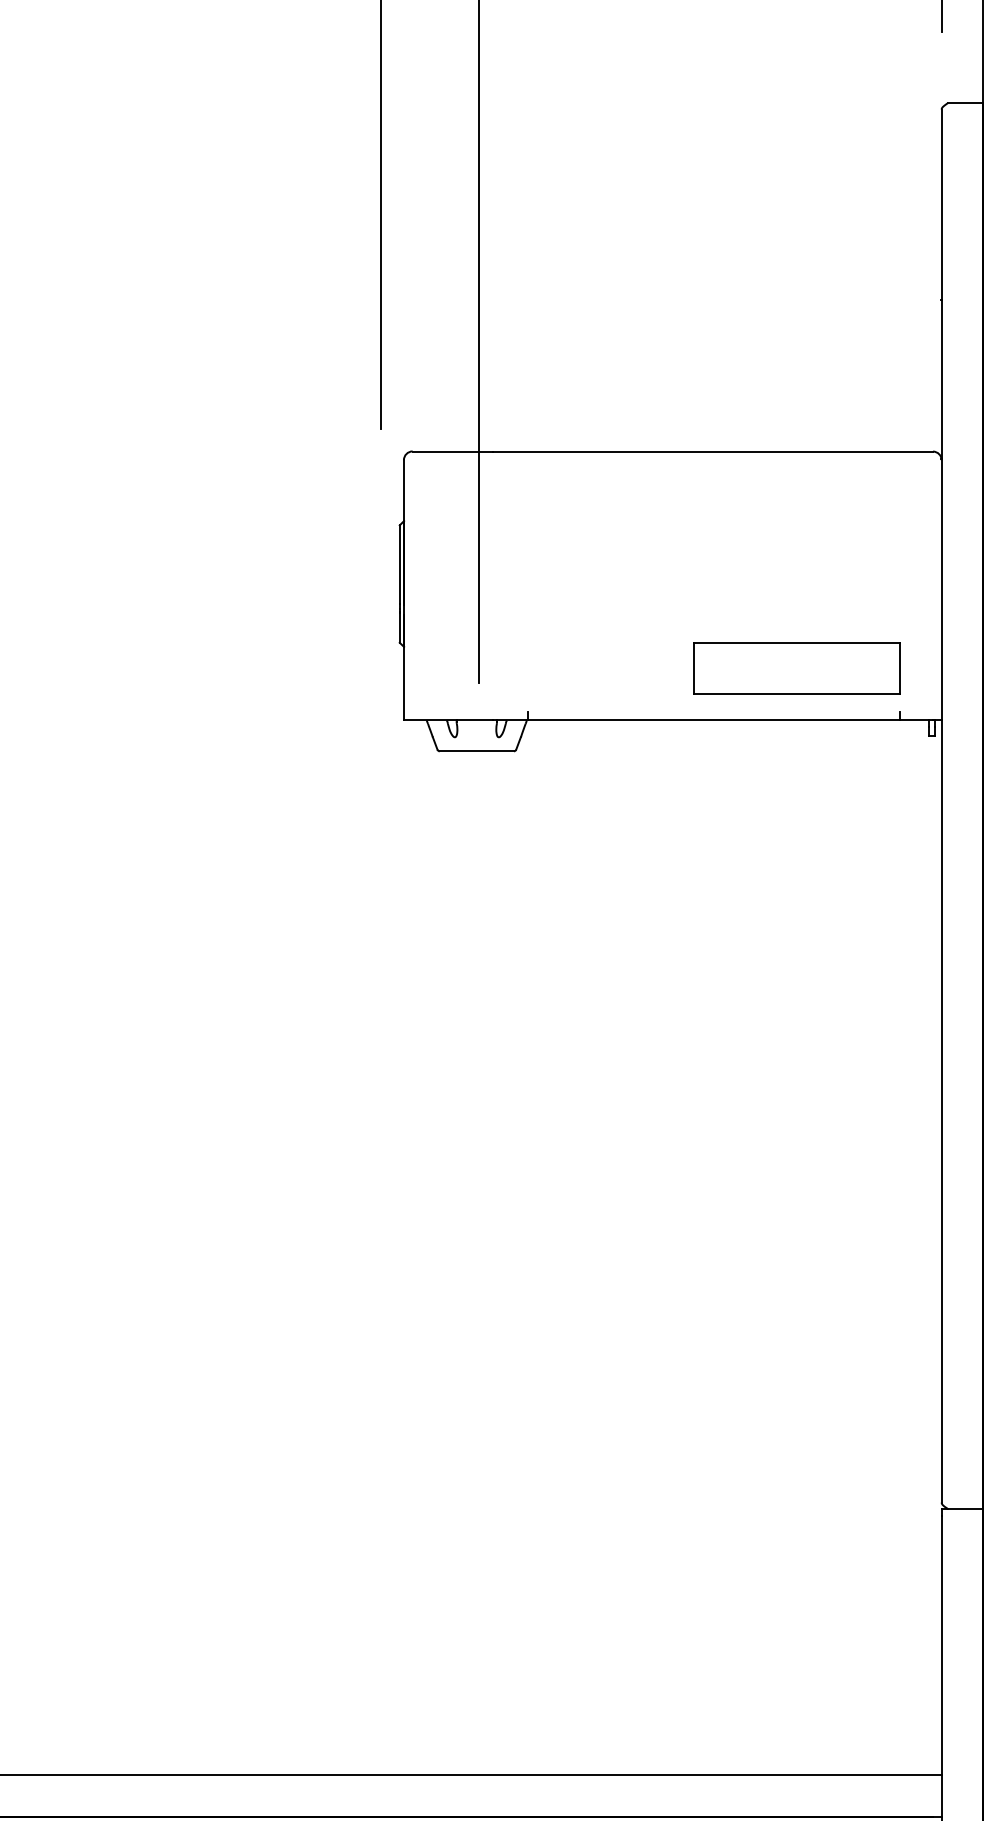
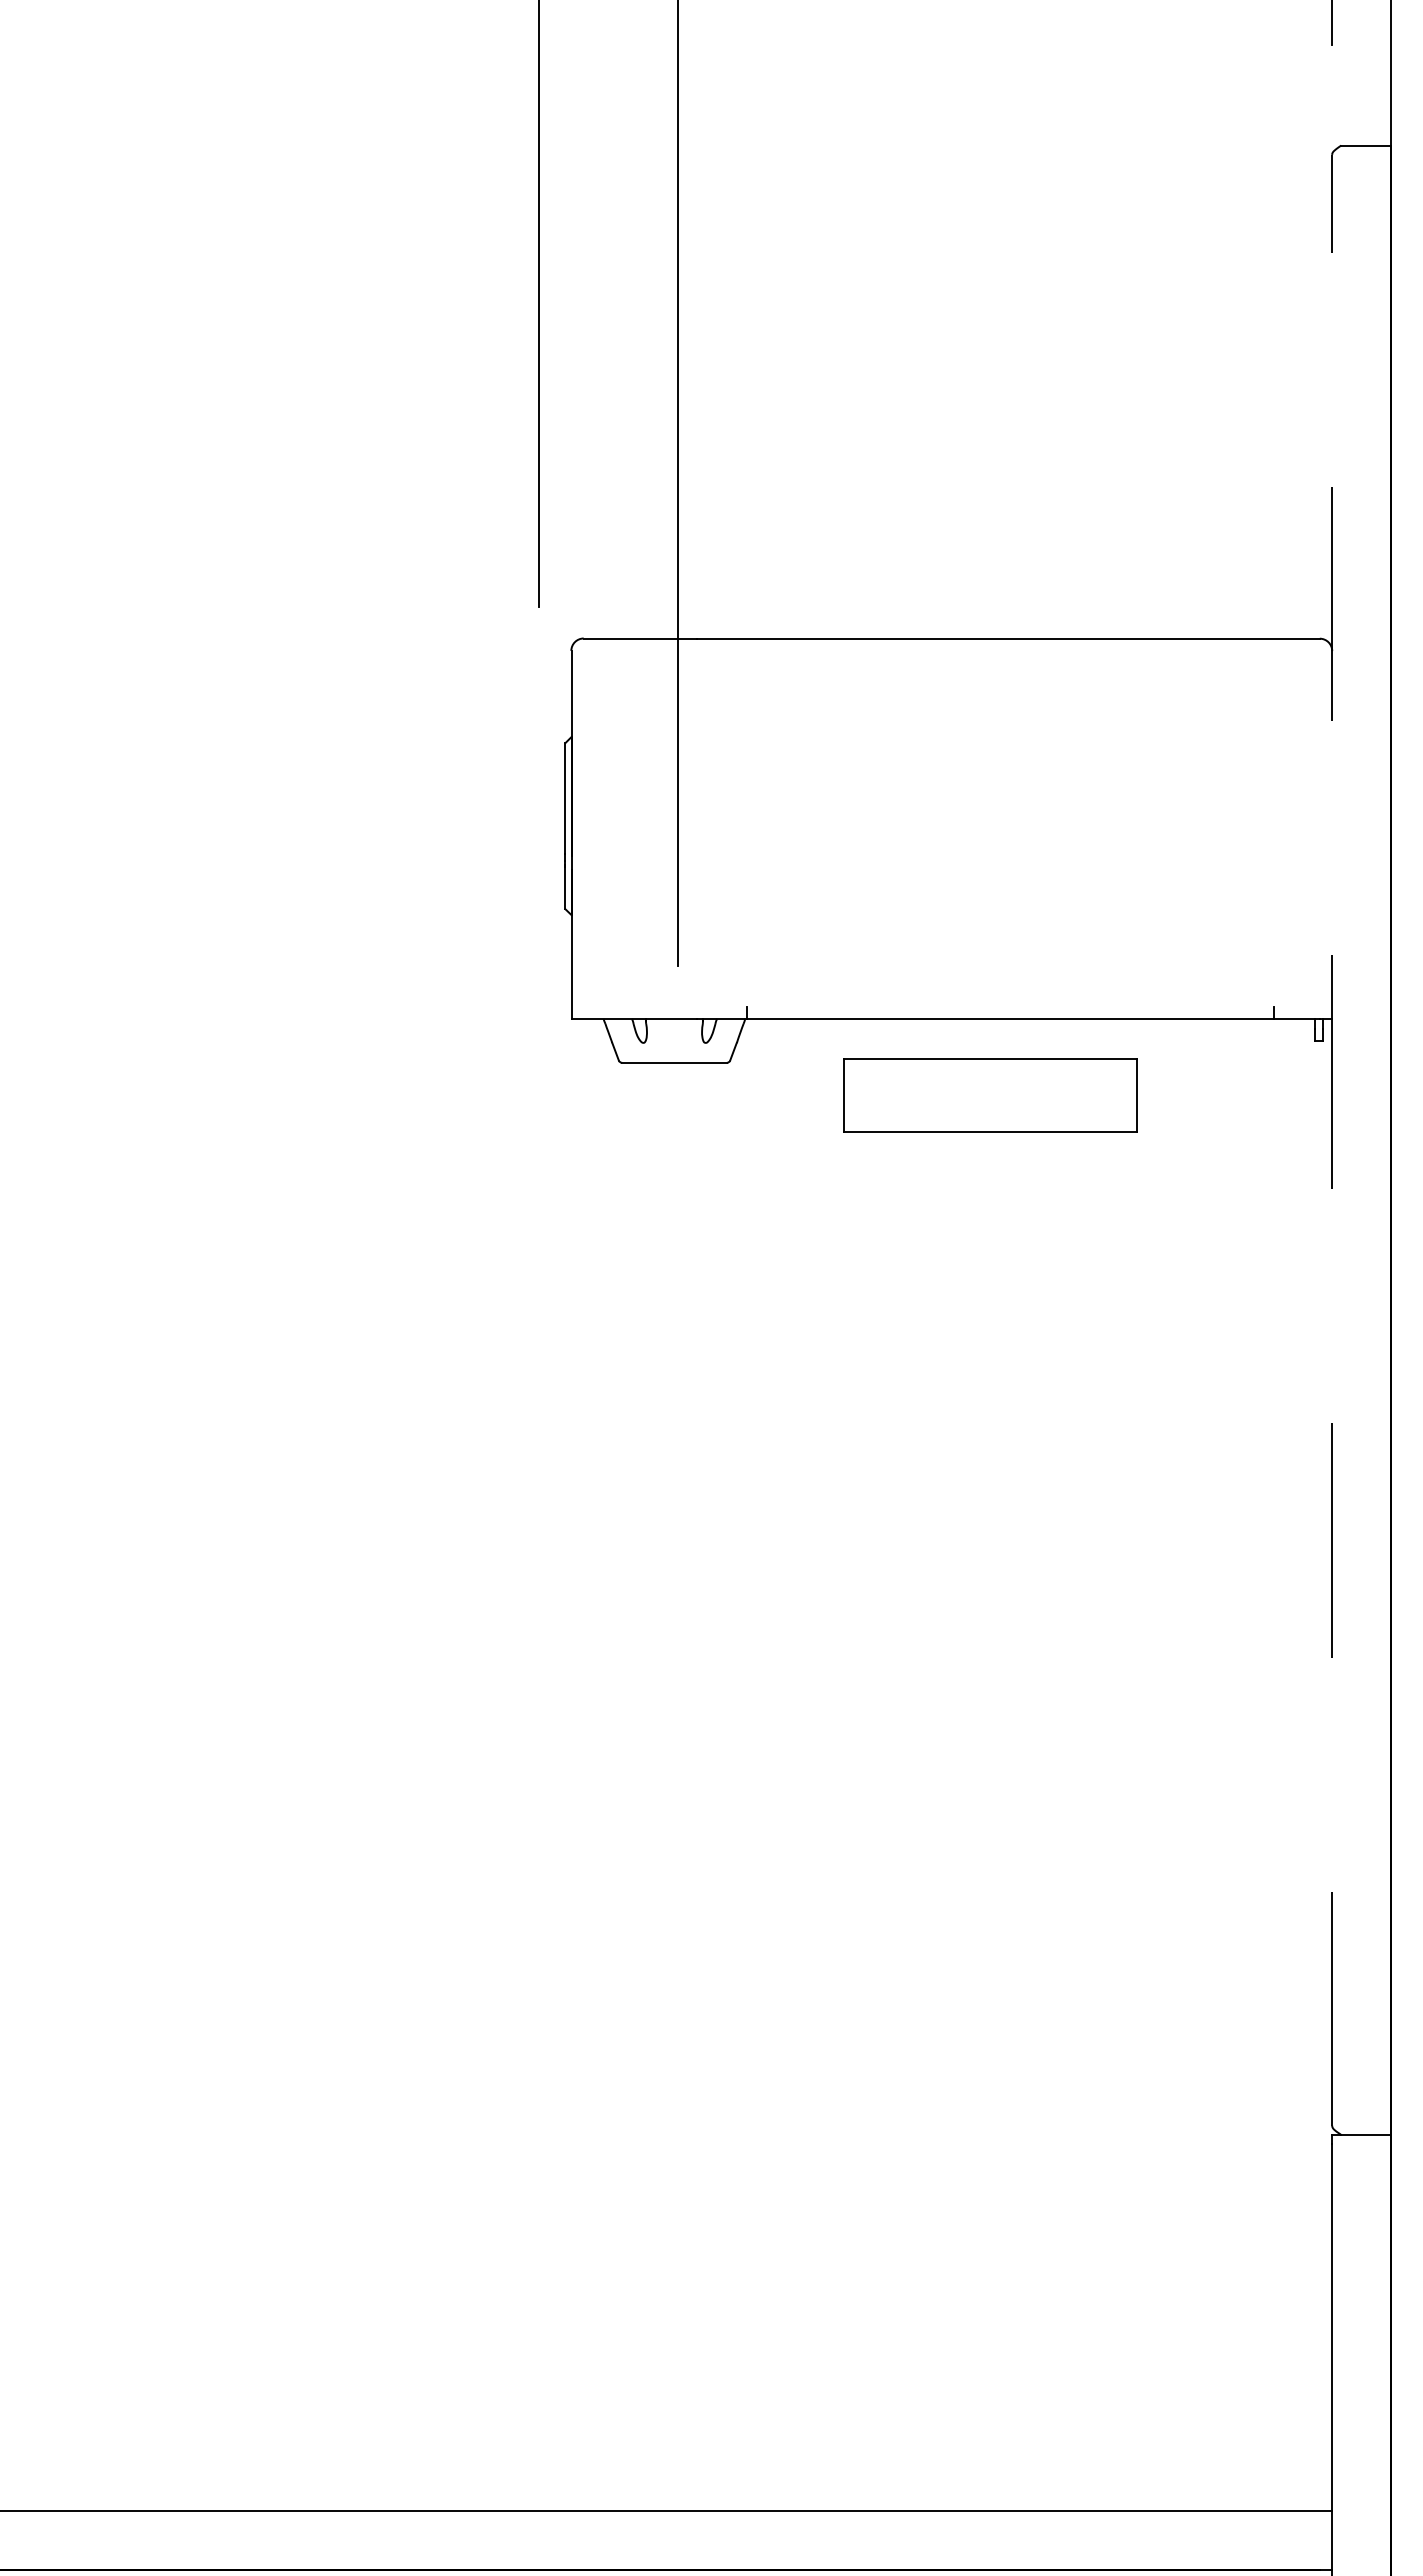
part: (797, 668) -> (990, 1095), moved
line: (941, 805) -> (1332, 1139), solid -> dashed

